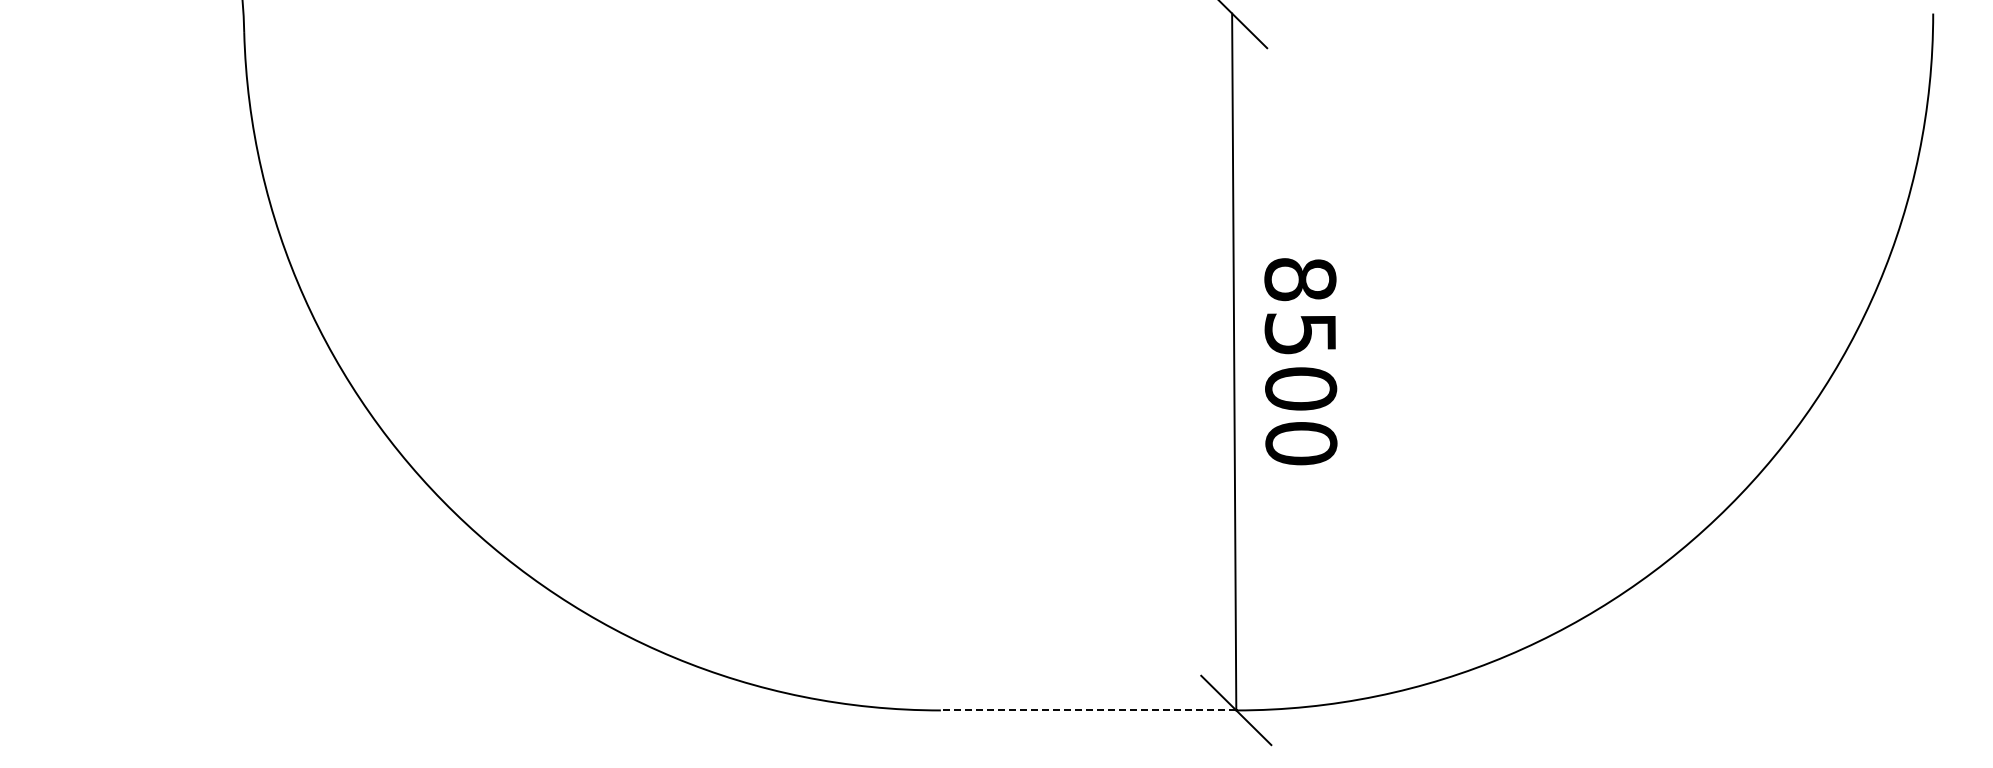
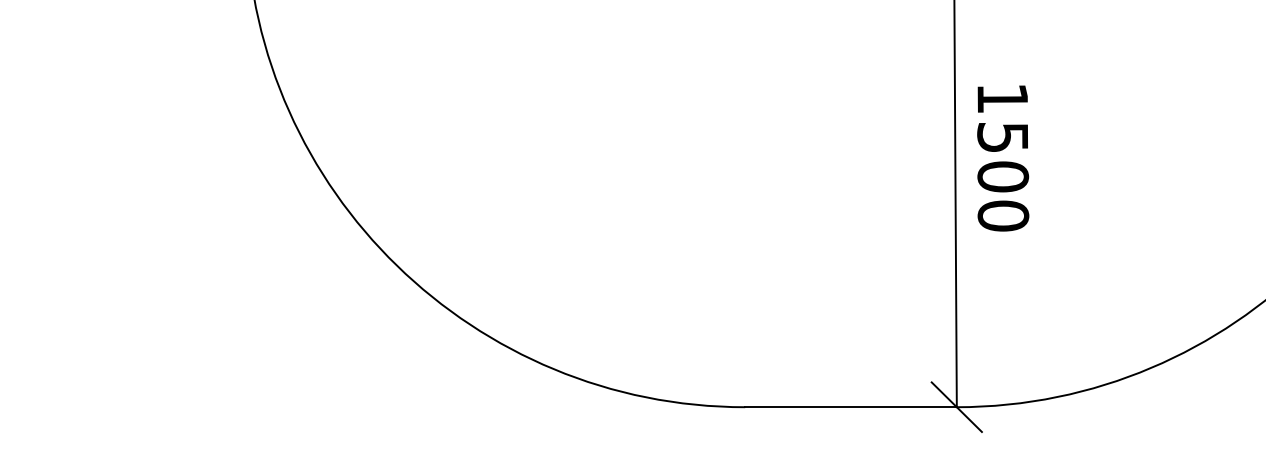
text: (1300, 279) -> (1002, 98), 8500 -> 1500
line: (1088, 710) -> (850, 407), dashed -> solid

